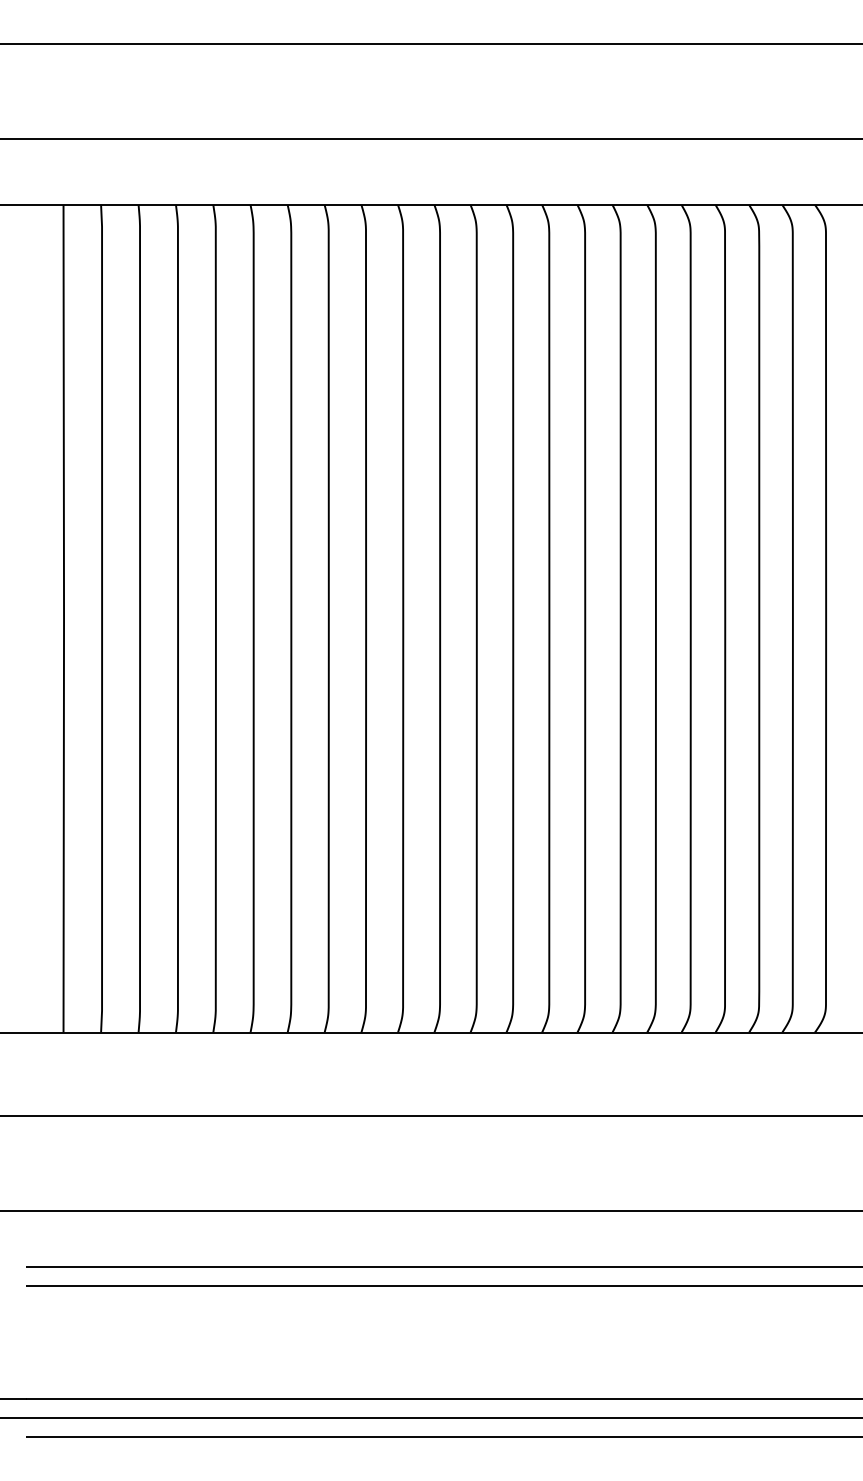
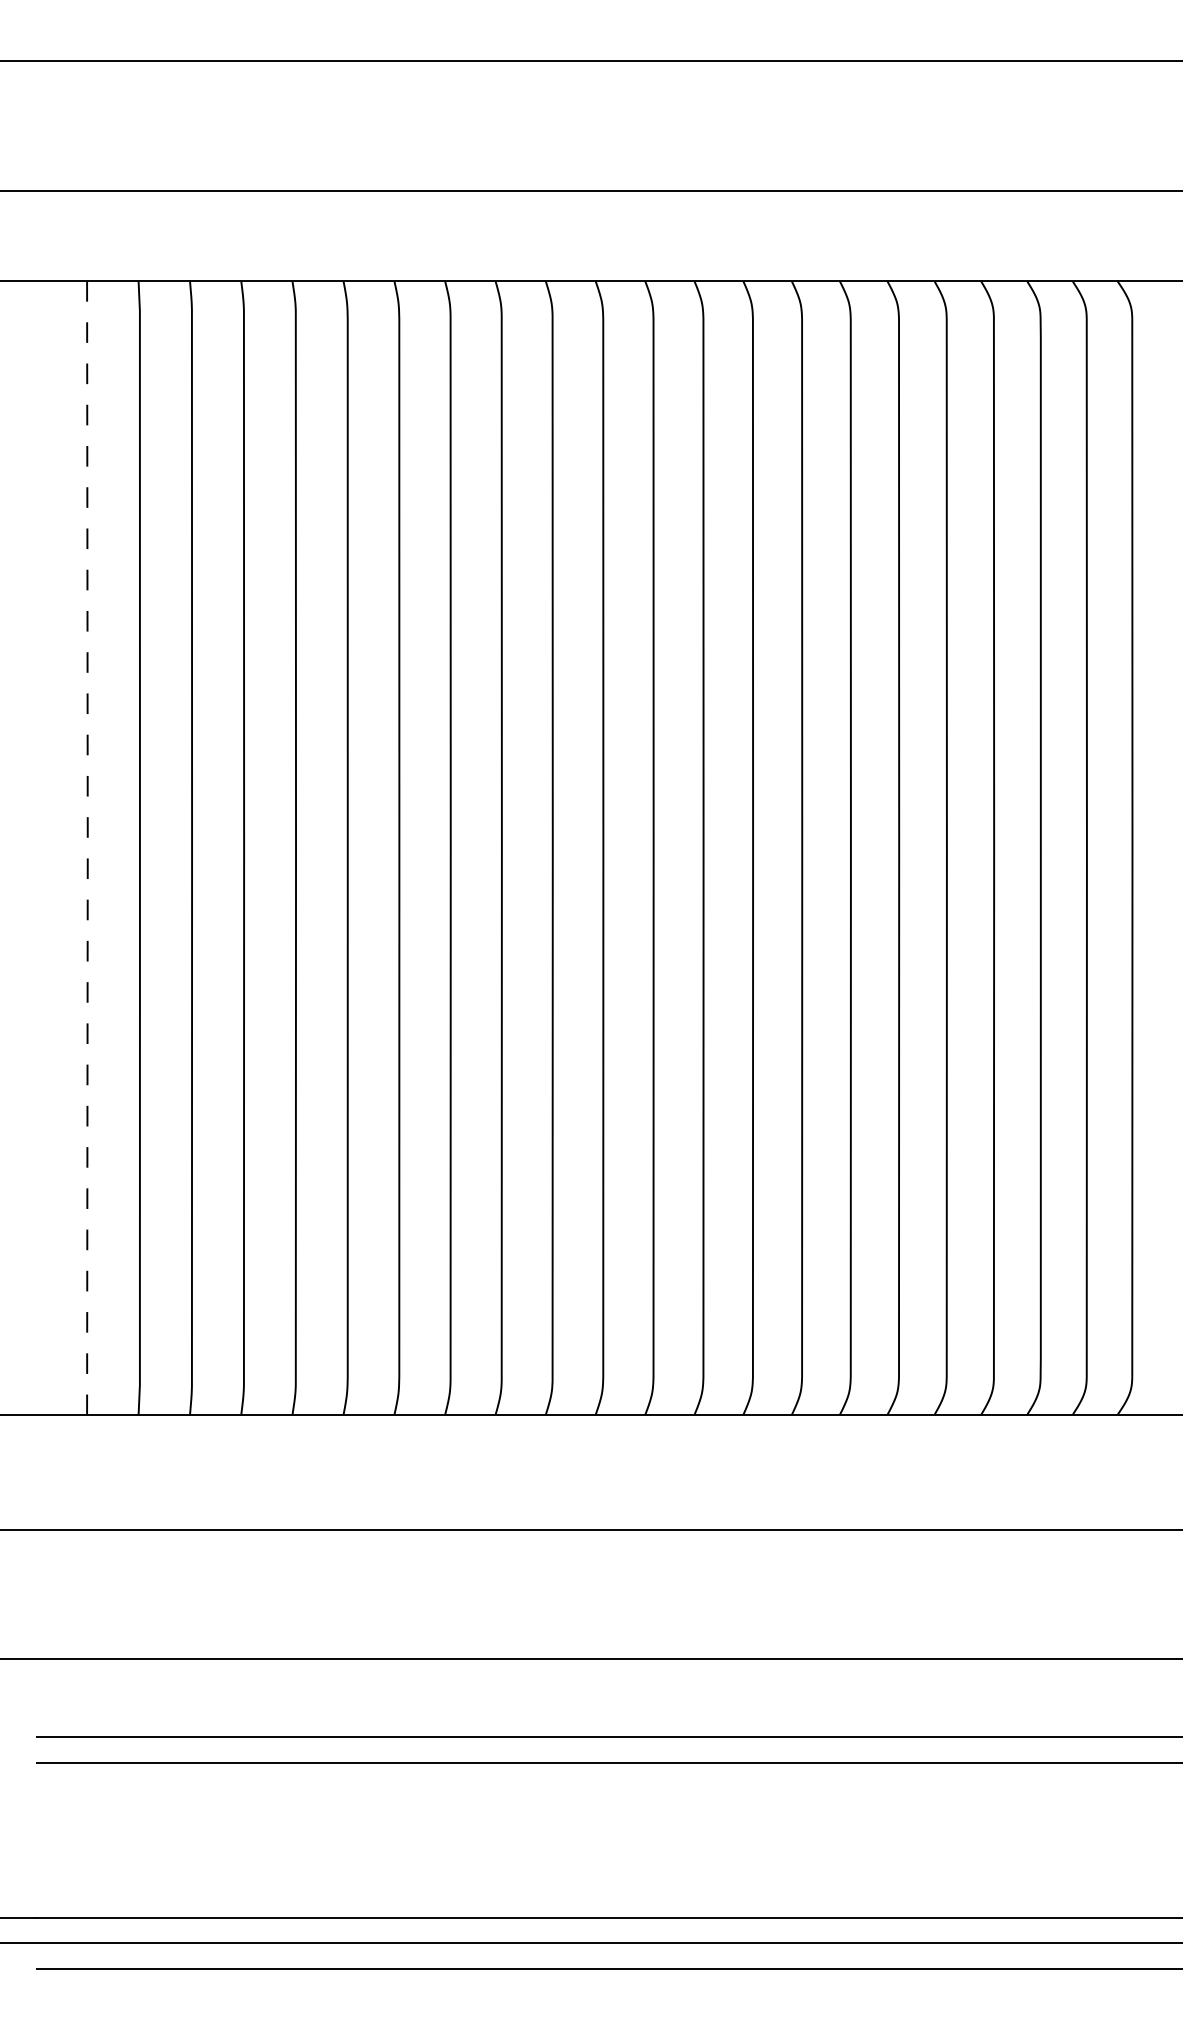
line: (63, 619) -> (87, 848), solid -> dashed

